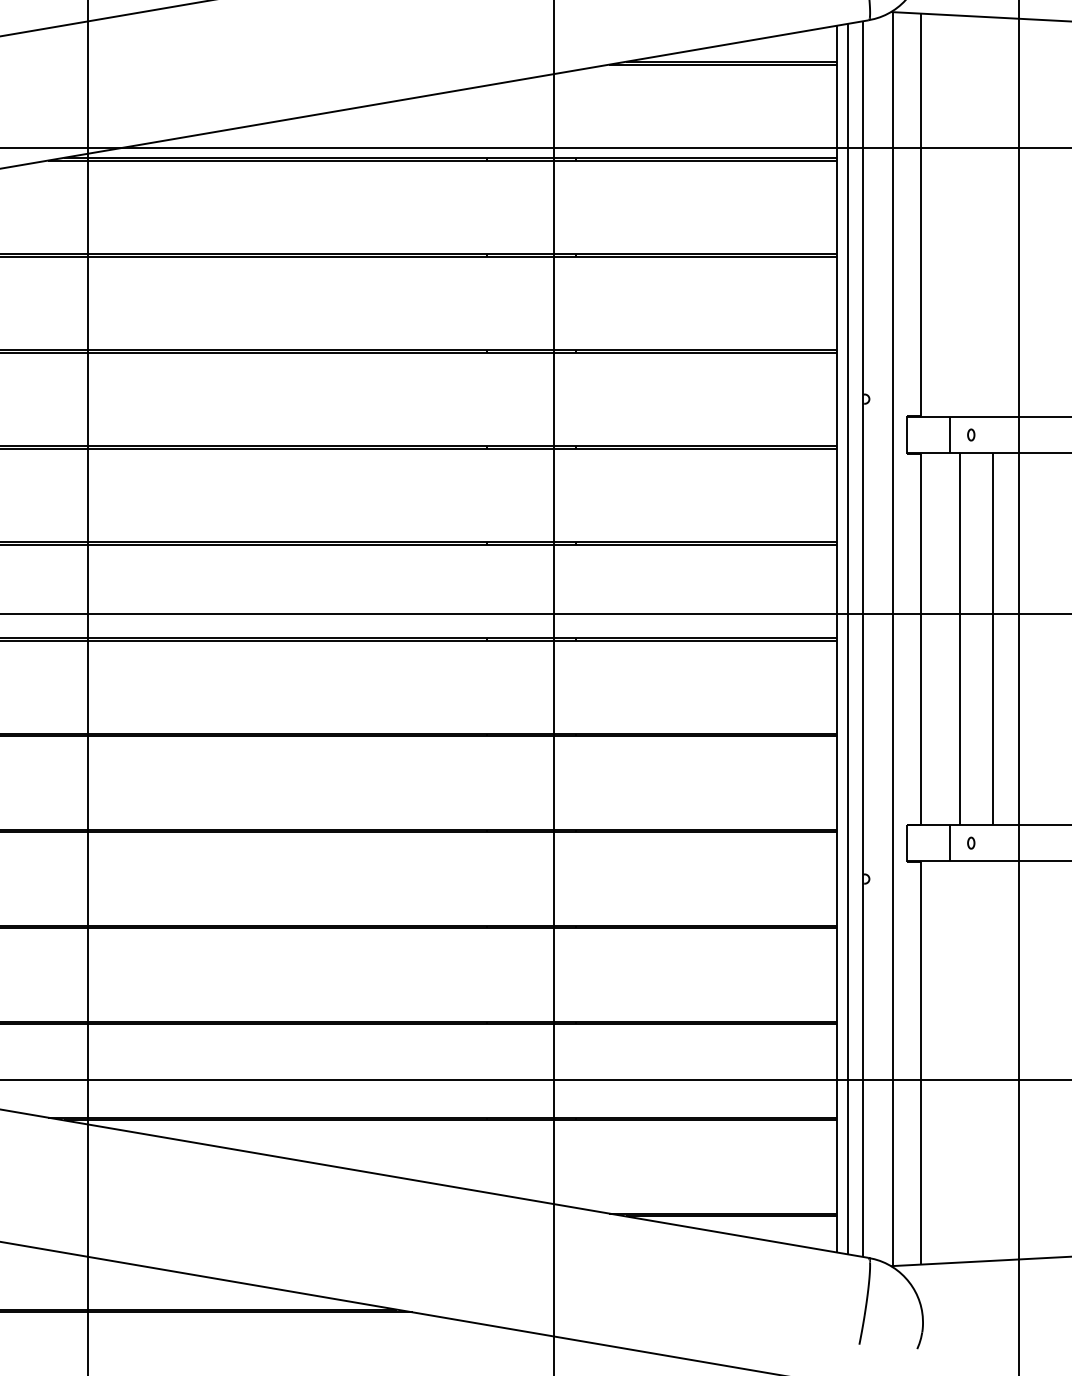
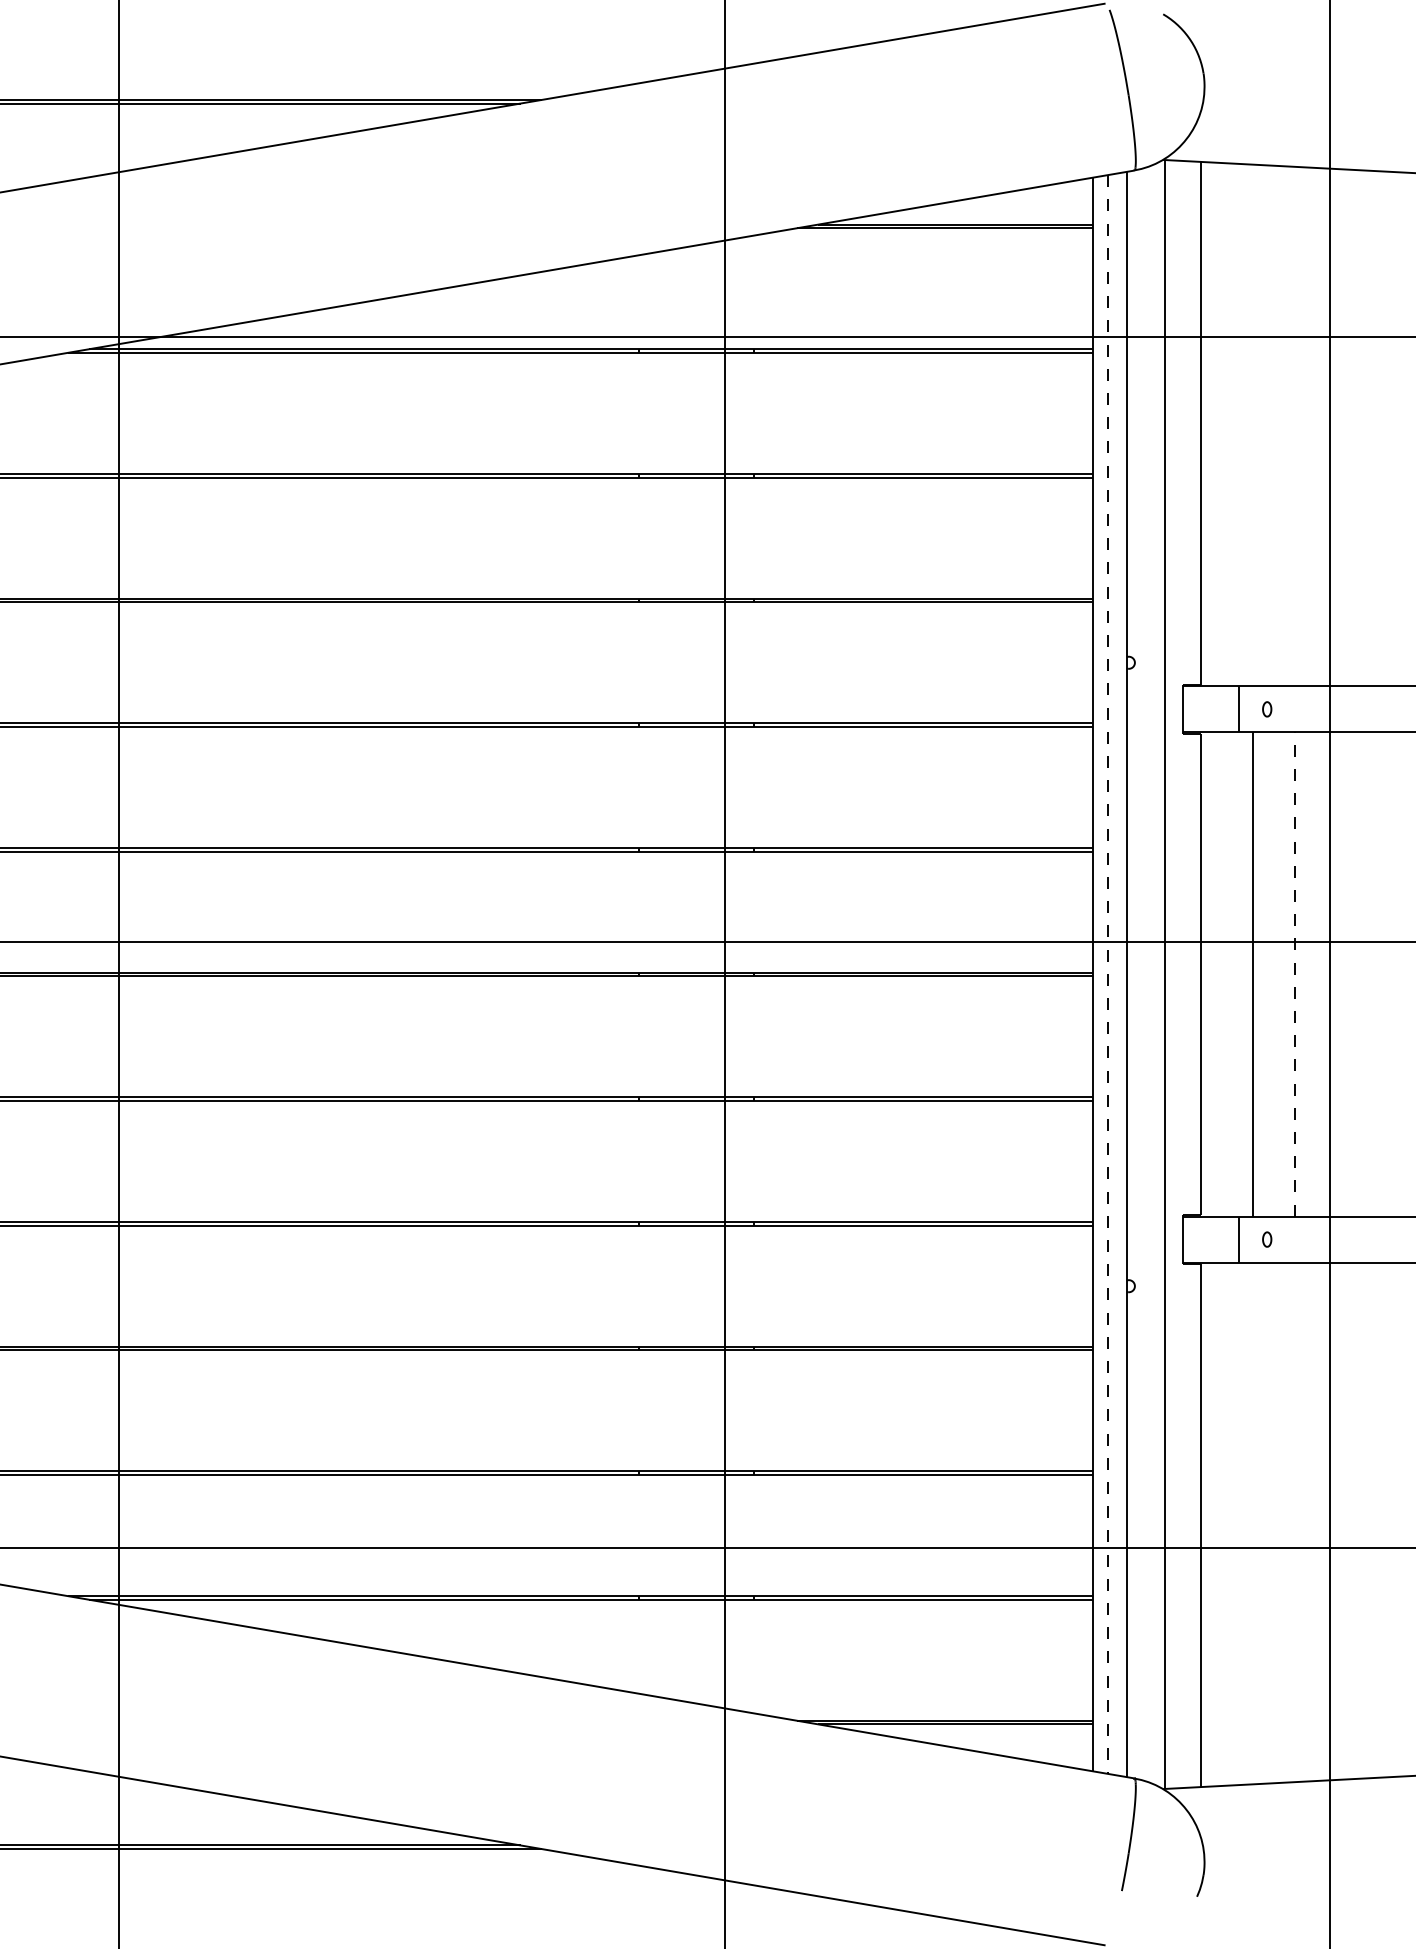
line: (848, 639) -> (1107, 975), solid -> dashed
line: (993, 639) -> (1295, 974), solid -> dashed

